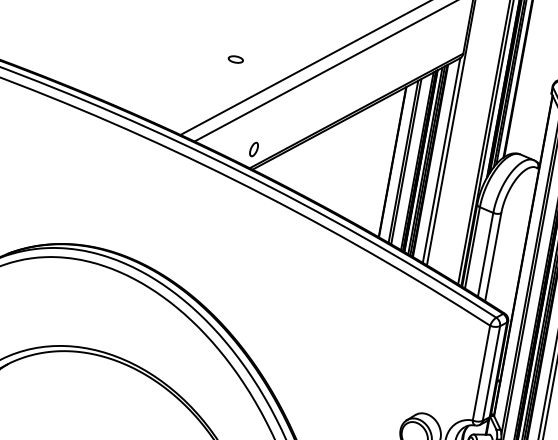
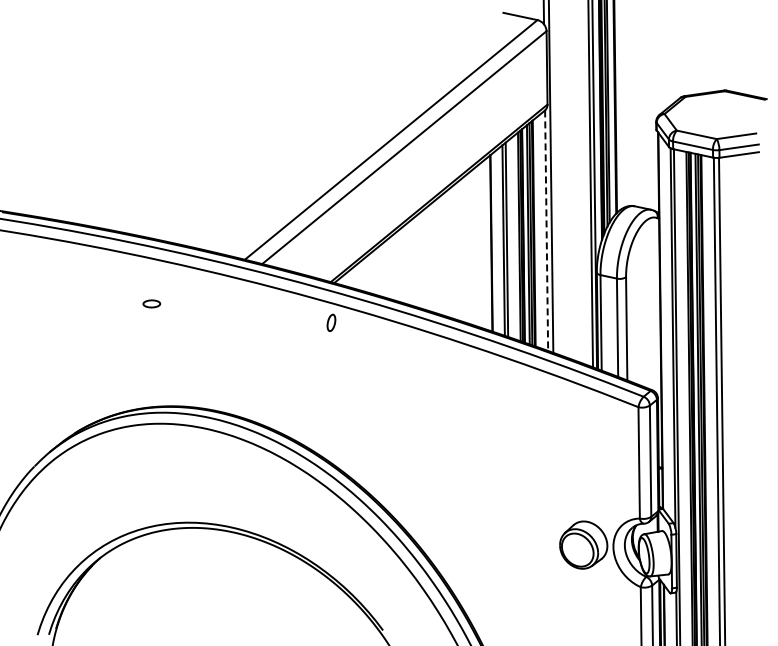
part: (235, 59) -> (151, 303), moved
part: (254, 149) -> (331, 322), moved
line: (441, 161) -> (546, 231), solid -> dashed

